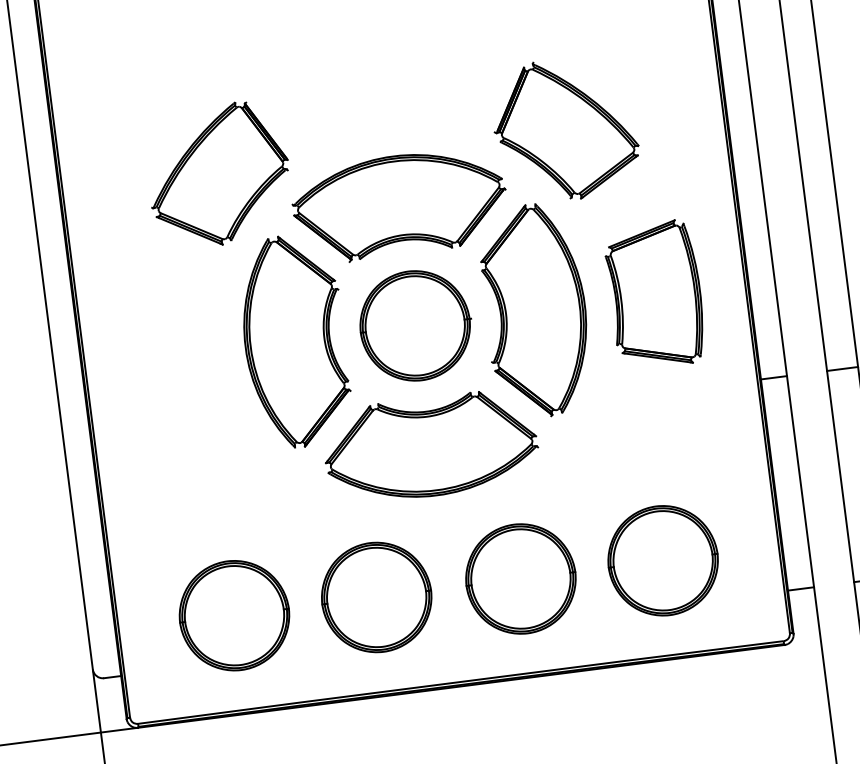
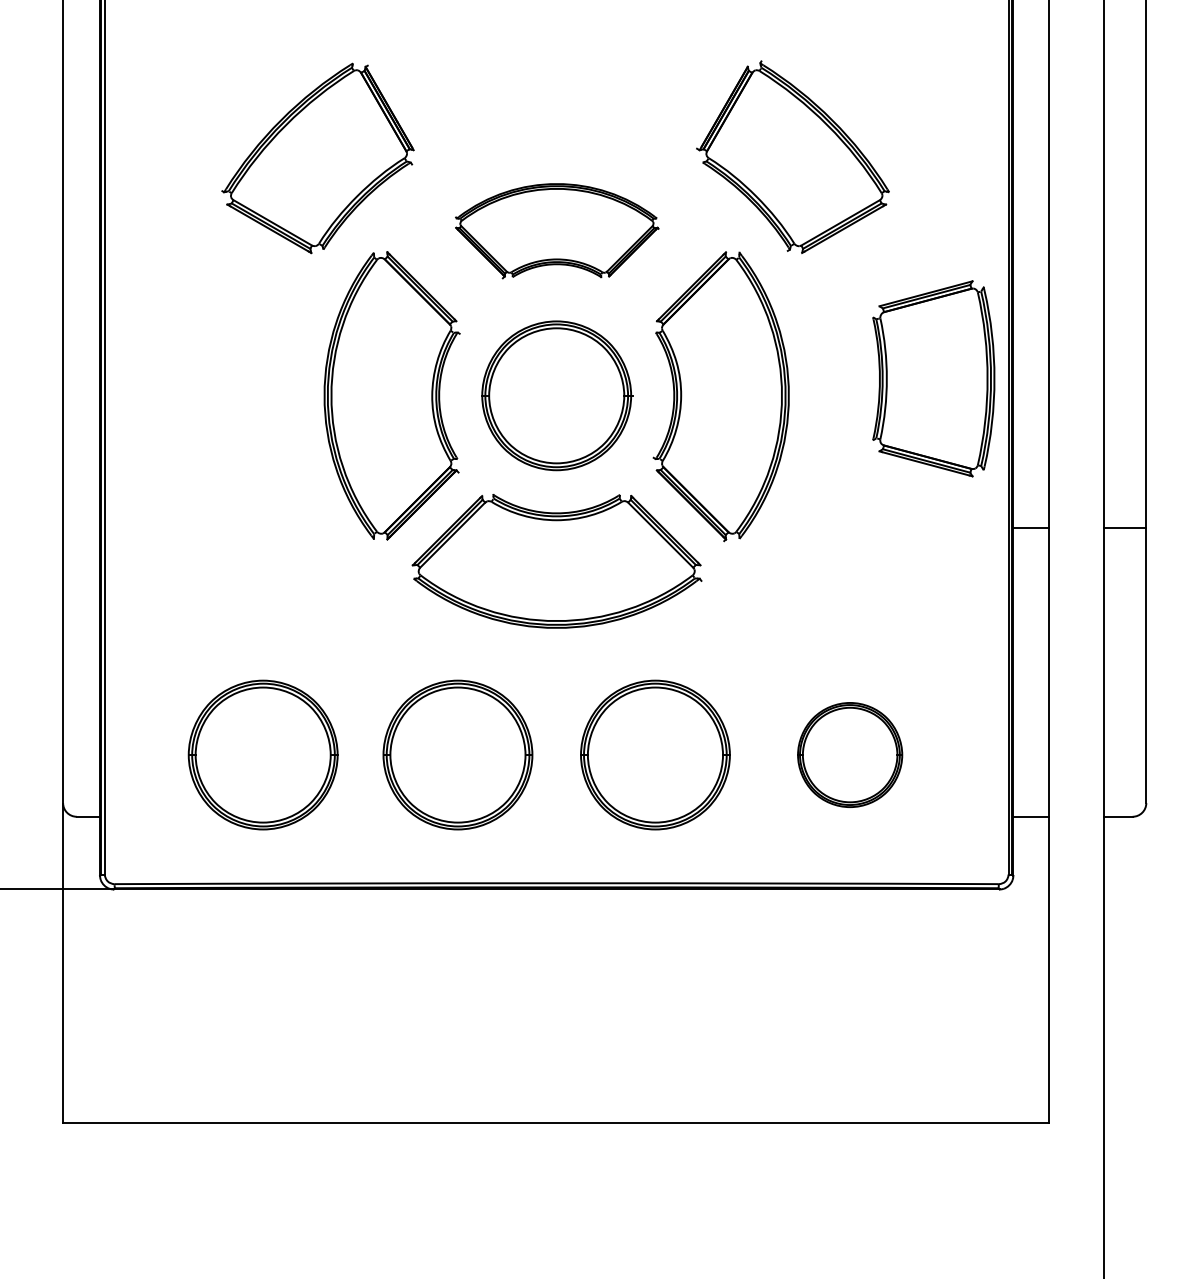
part: (400, 205) -> (557, 231), size x0.7
part: (655, 294) -> (933, 378), moved
part: (662, 560) -> (849, 754), size x0.7

